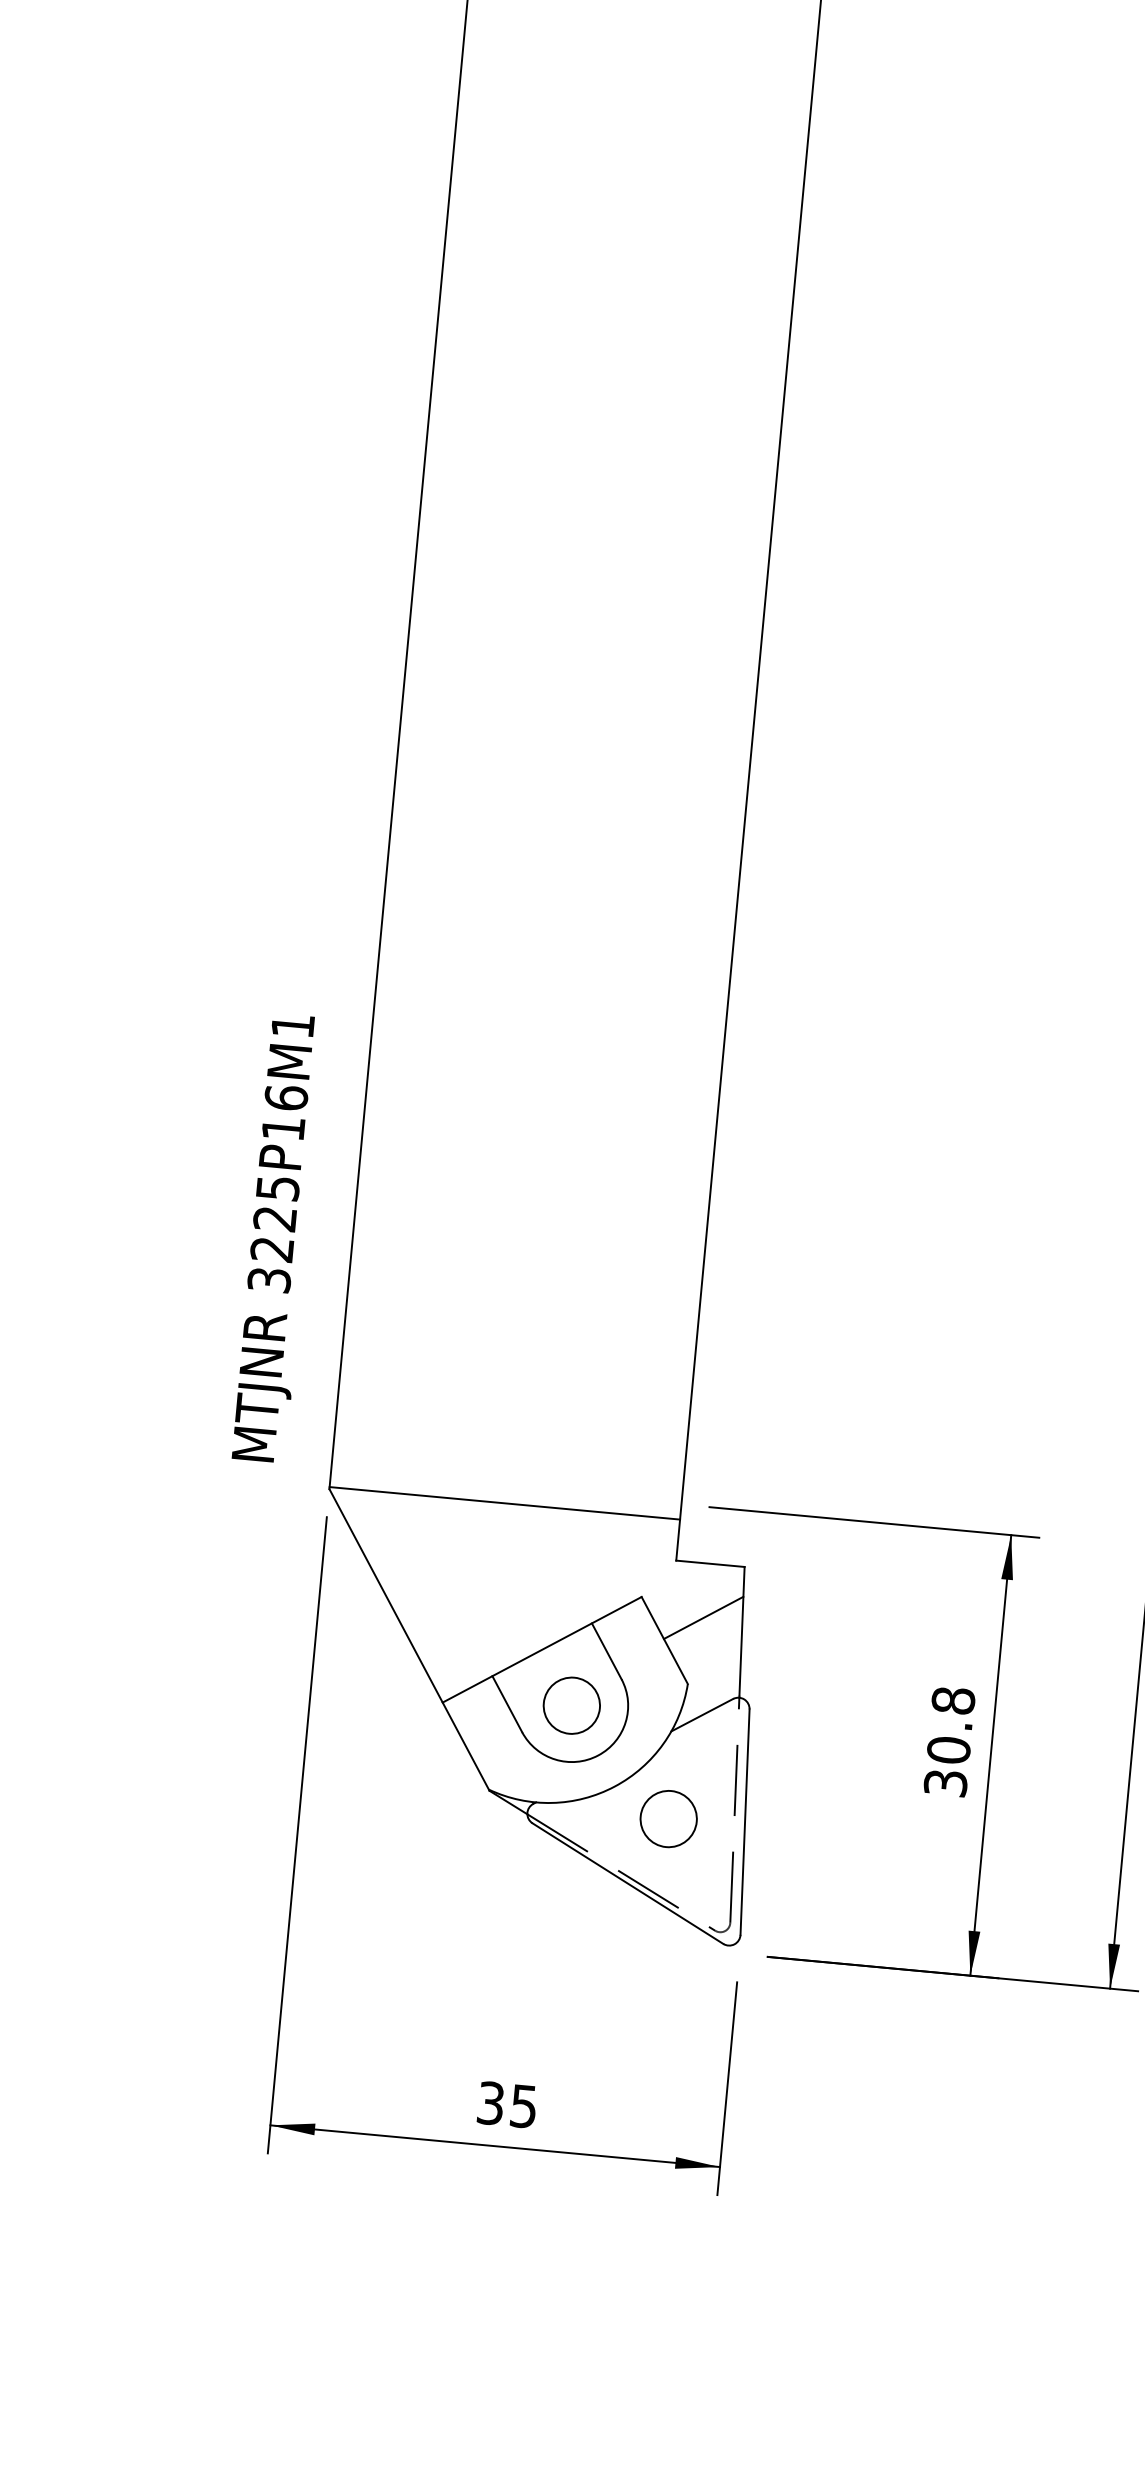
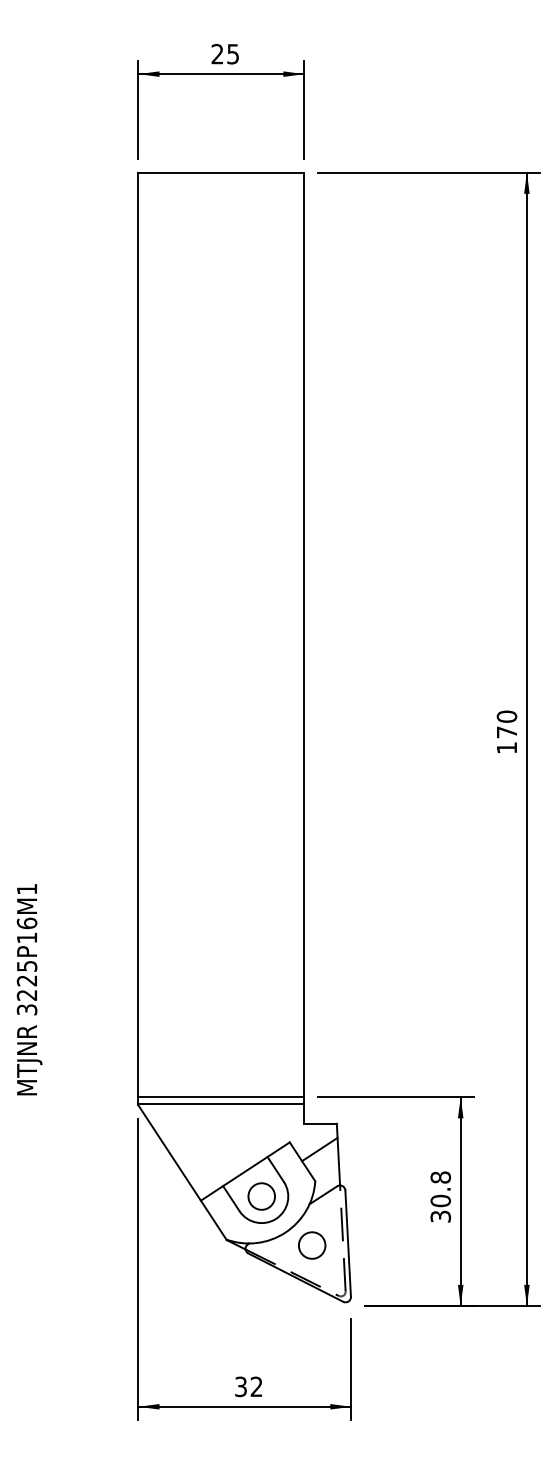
text: (278, 1237) -> (29, 989), moved
line: (506, 1488) -> (221, 1097), added
text: (523, 2105) -> (256, 1386), 35 -> 32

